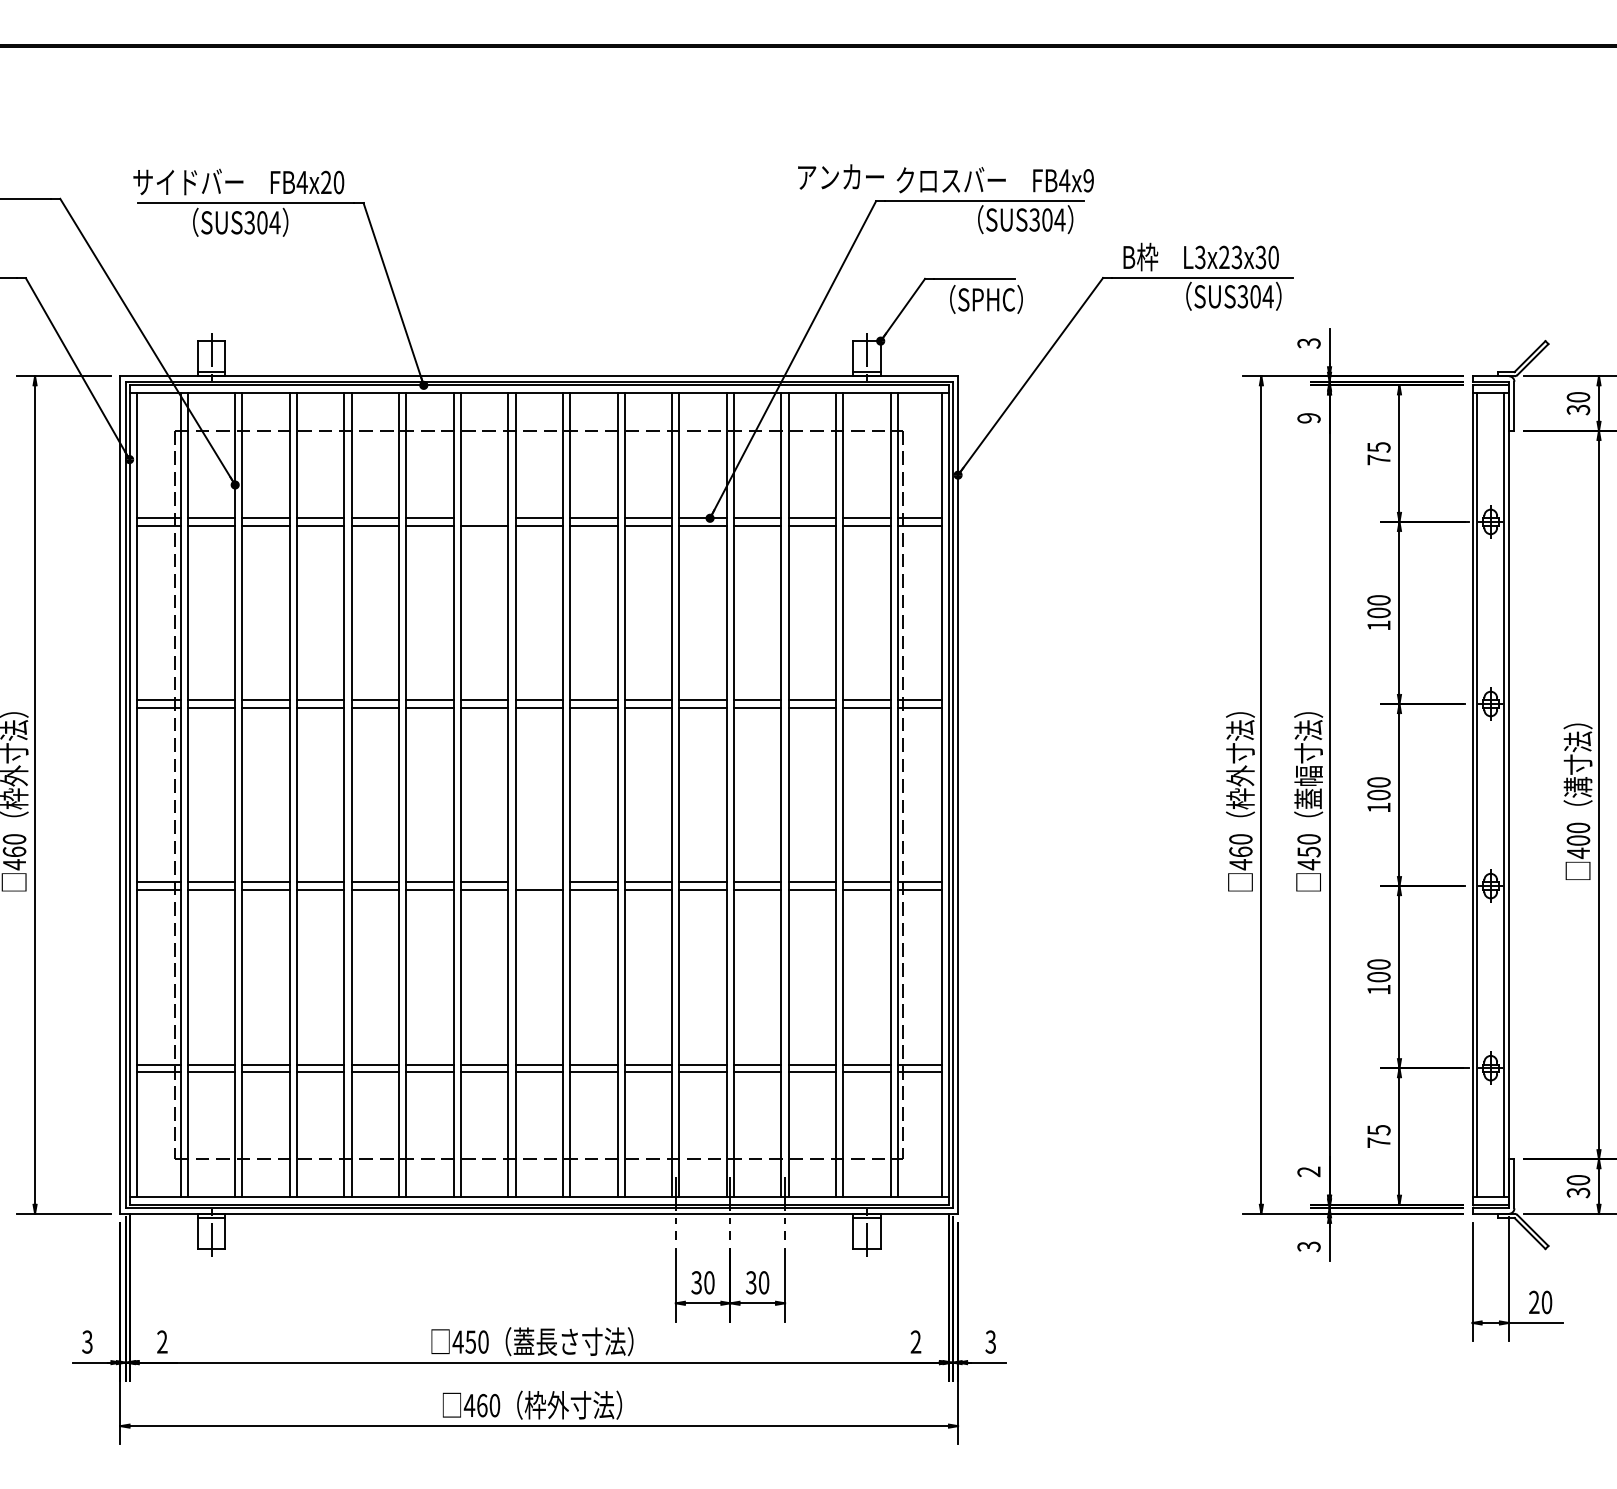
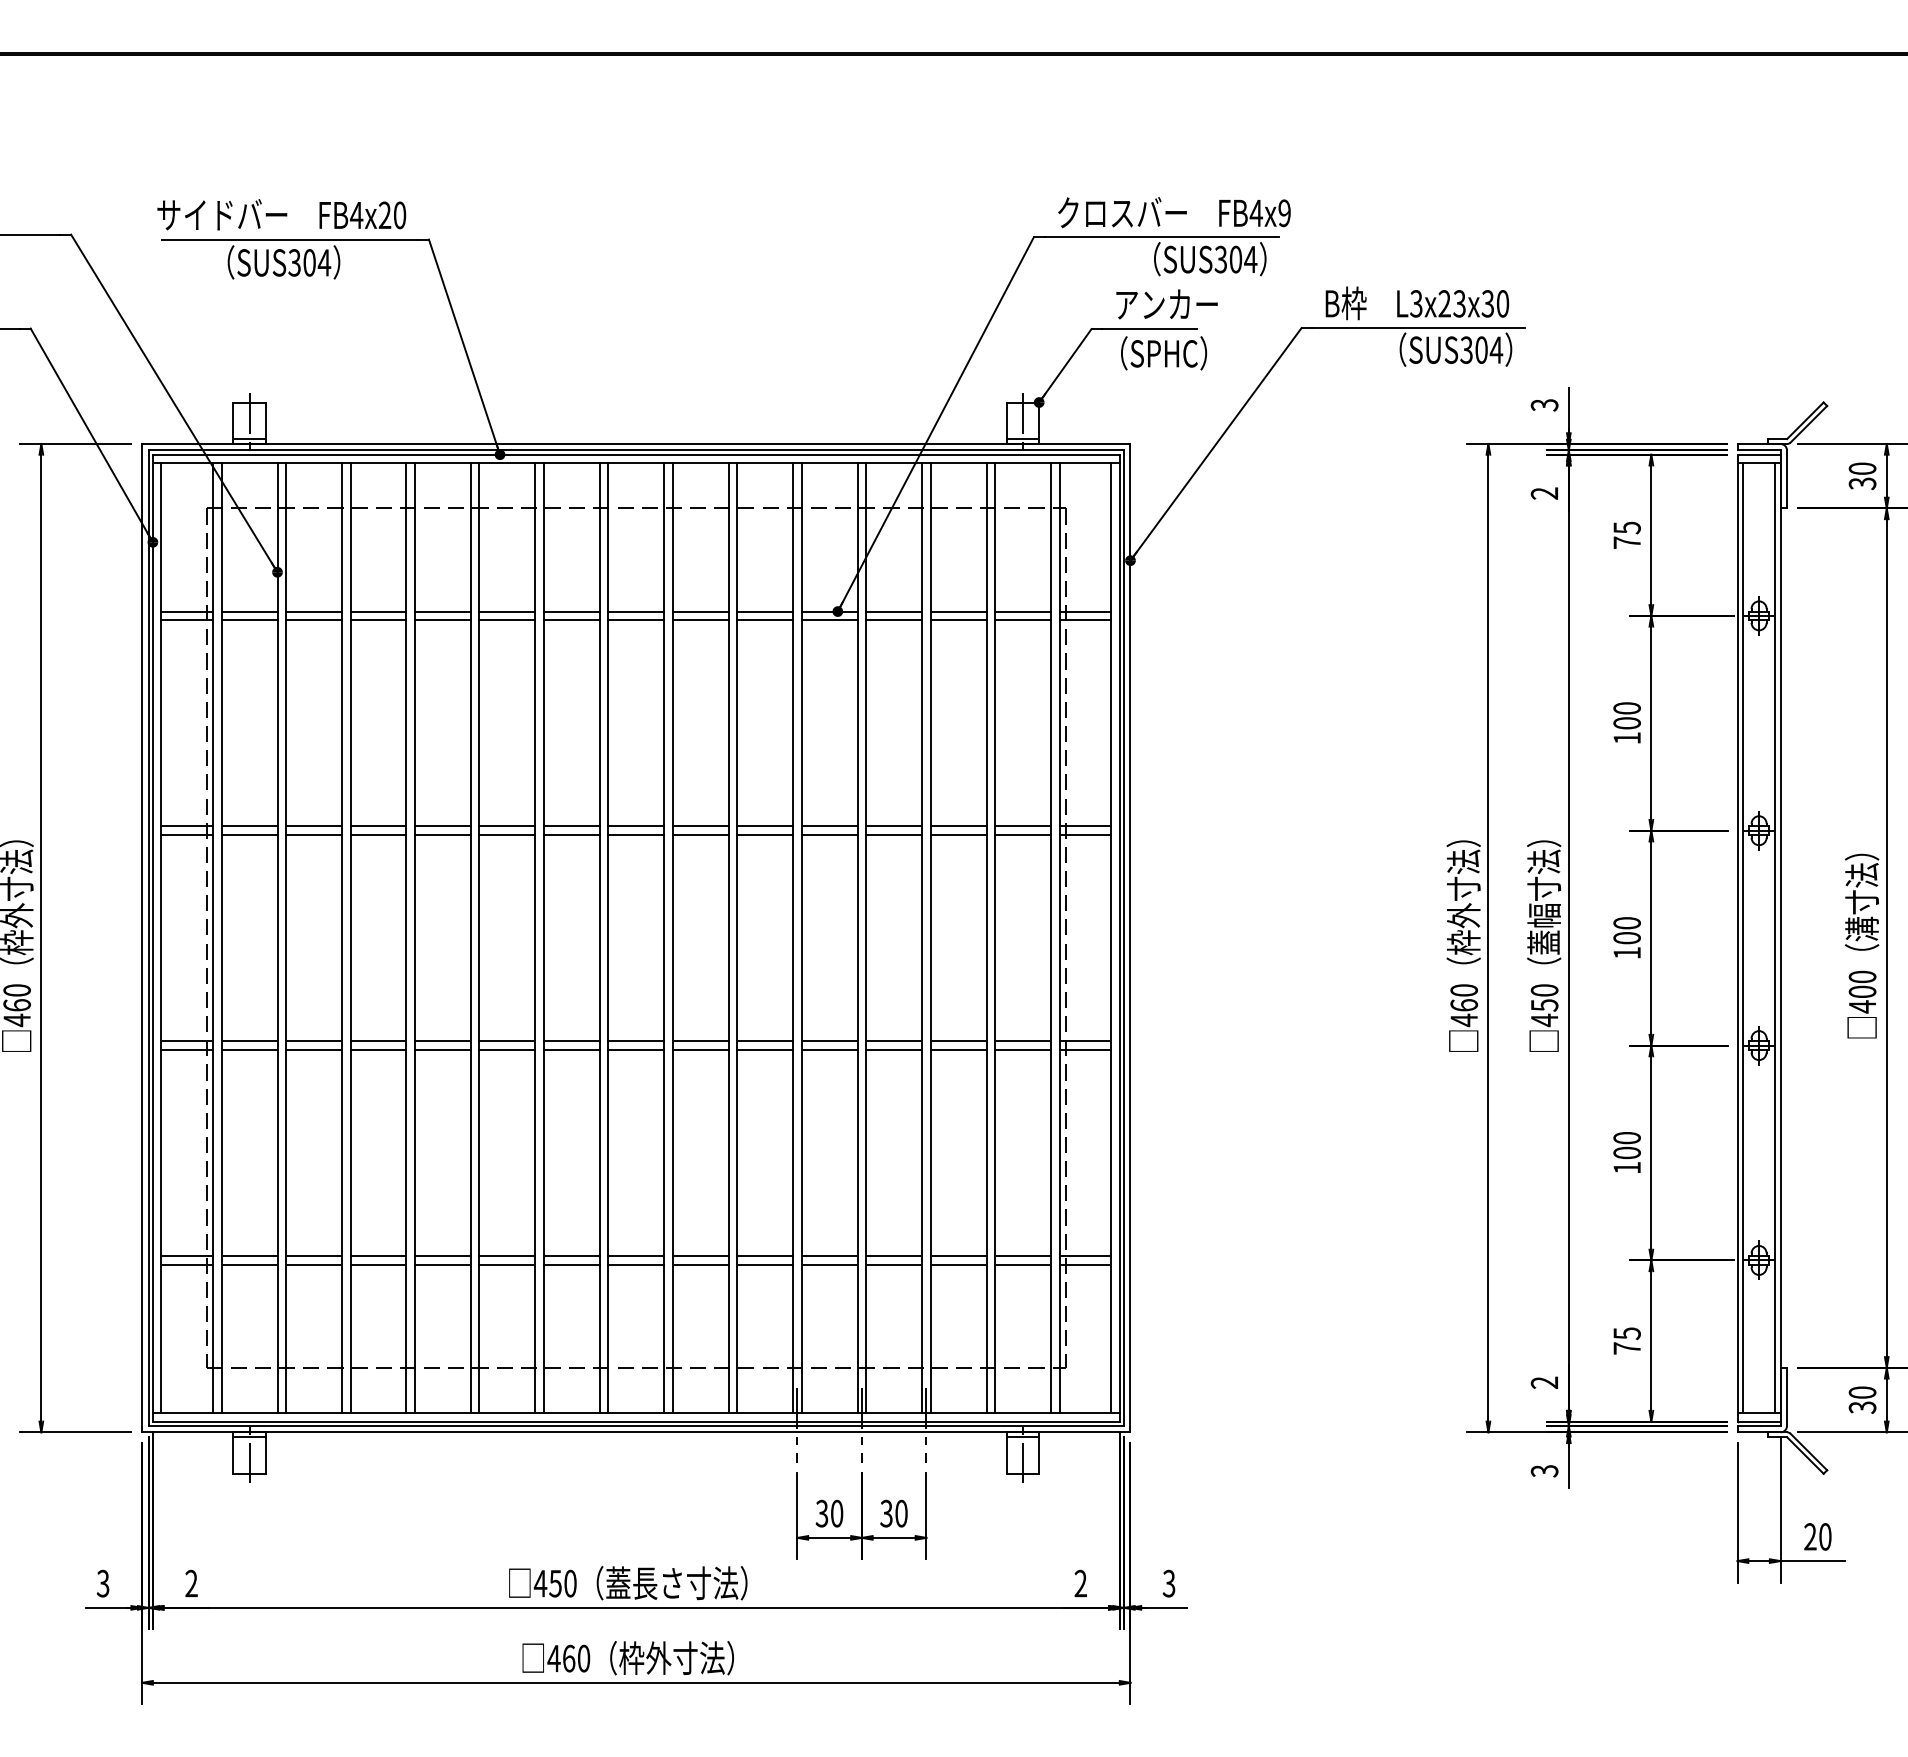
text: (840, 176) -> (1166, 303), moved
text: (1308, 418) -> (1544, 493), 9 -> 2
line: (484, 518) -> (571, 611), added
line: (538, 882) -> (635, 1041), added

